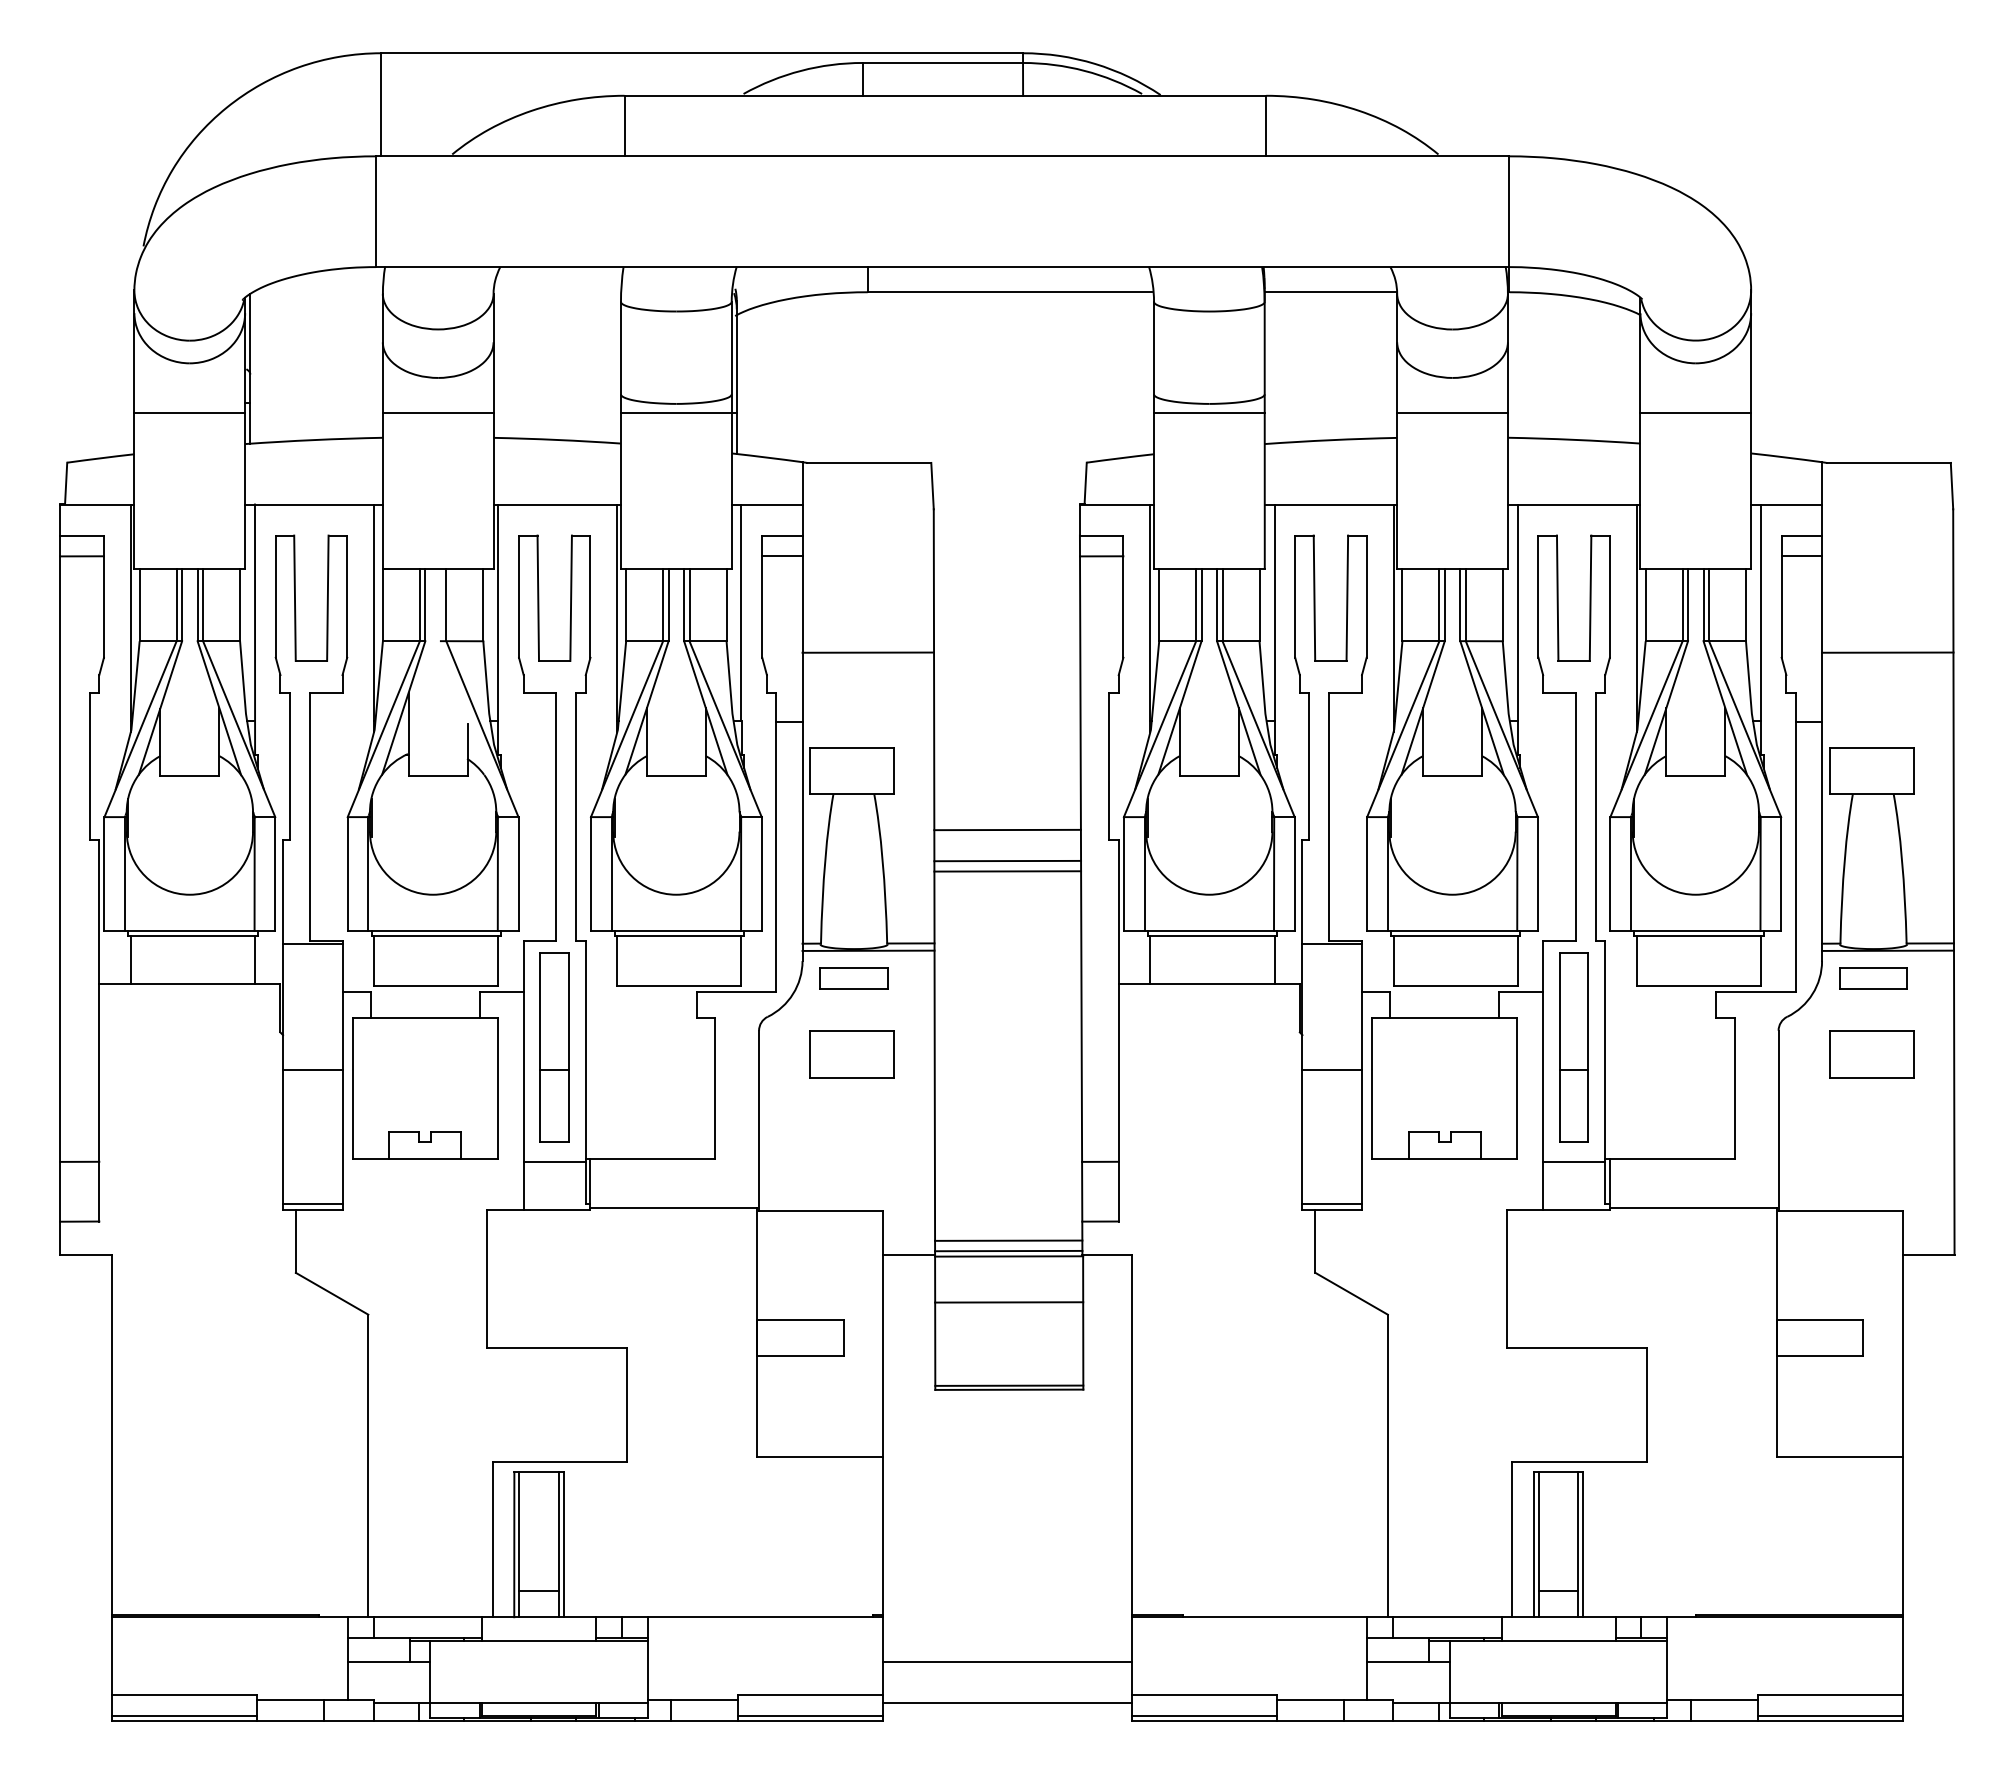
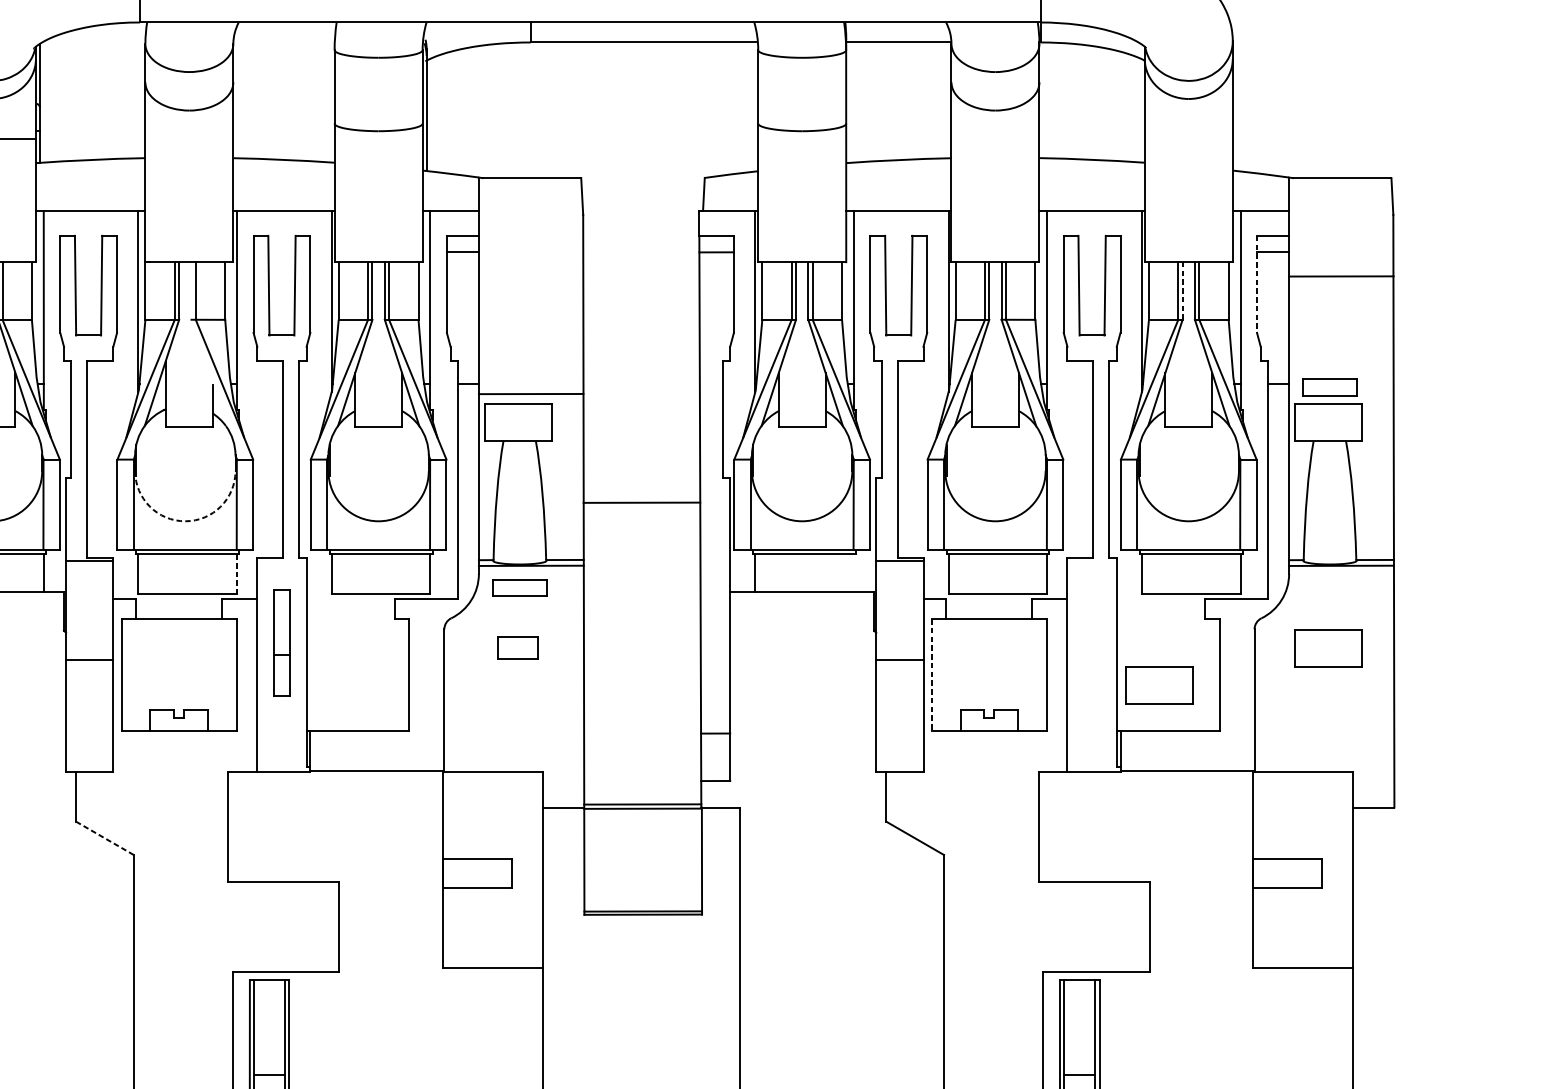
line: (437, 413) -> (188, 138), removed
line: (678, 413) -> (380, 138), removed
line: (1209, 413) -> (802, 138), removed
line: (1452, 413) -> (995, 138), removed
line: (1695, 413) -> (1188, 138), removed
line: (1781, 597) -> (1256, 285), solid -> dashed
line: (1688, 604) -> (1182, 290), solid -> dashed
line: (867, 652) -> (530, 393), moved
line: (1887, 652) -> (1341, 276), moved
line: (1007, 829) -> (641, 469), removed
line: (1007, 860) -> (641, 494), removed
arc: (433, 894) -> (185, 521), solid -> dashed
line: (1274, 959) -> (853, 572), removed
line: (498, 961) -> (237, 574), solid -> dashed
part: (1873, 978) -> (1330, 387), moved
part: (554, 1047) -> (281, 642), size x0.7
part: (1573, 1047) -> (1091, 642), removed
part: (851, 1054) -> (517, 648), size x0.6
line: (1372, 1088) -> (931, 675), solid -> dashed
part: (1658, 1101) -> (1159, 685), added
line: (554, 1161) -> (281, 733), removed
line: (1574, 1161) -> (1092, 733), removed
line: (312, 1203) -> (89, 766), removed
line: (1331, 1203) -> (899, 766), removed
line: (1008, 1240) -> (642, 796), removed
line: (332, 1293) -> (105, 838), solid -> dashed
line: (1009, 1302) -> (643, 845), removed

